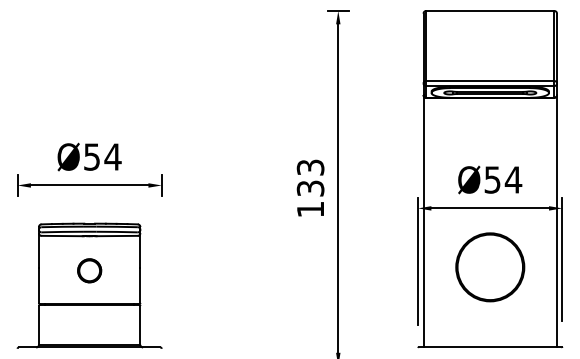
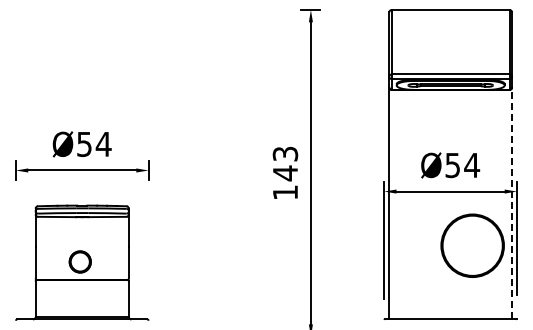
text: (310, 188) -> (285, 173), 133 -> 143
line: (557, 220) -> (512, 202), solid -> dashed
circle: (490, 267) -> (472, 245), moved
circle: (88, 270) -> (79, 261), moved

